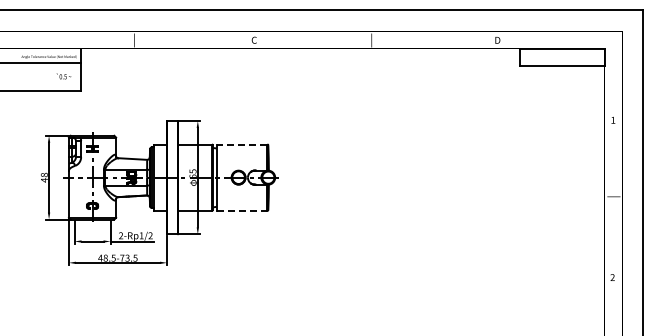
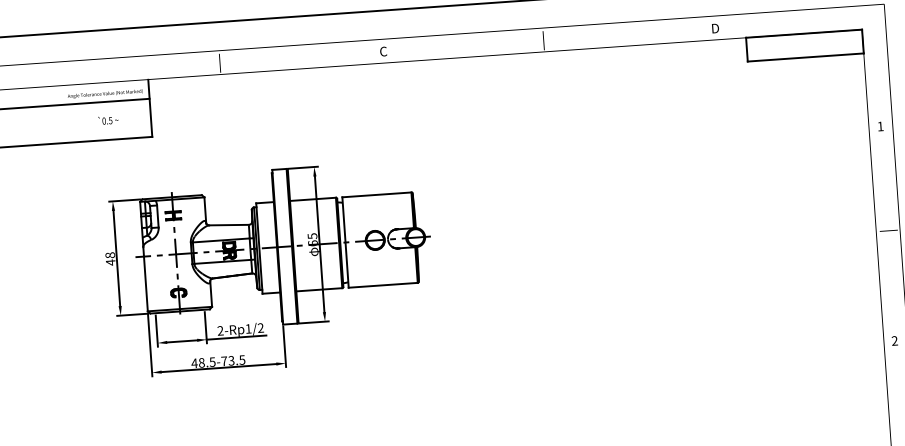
text: (63, 76) -> (107, 120), moved
line: (241, 144) -> (376, 194), dashed -> solid
line: (242, 210) -> (383, 284), dashed -> solid

